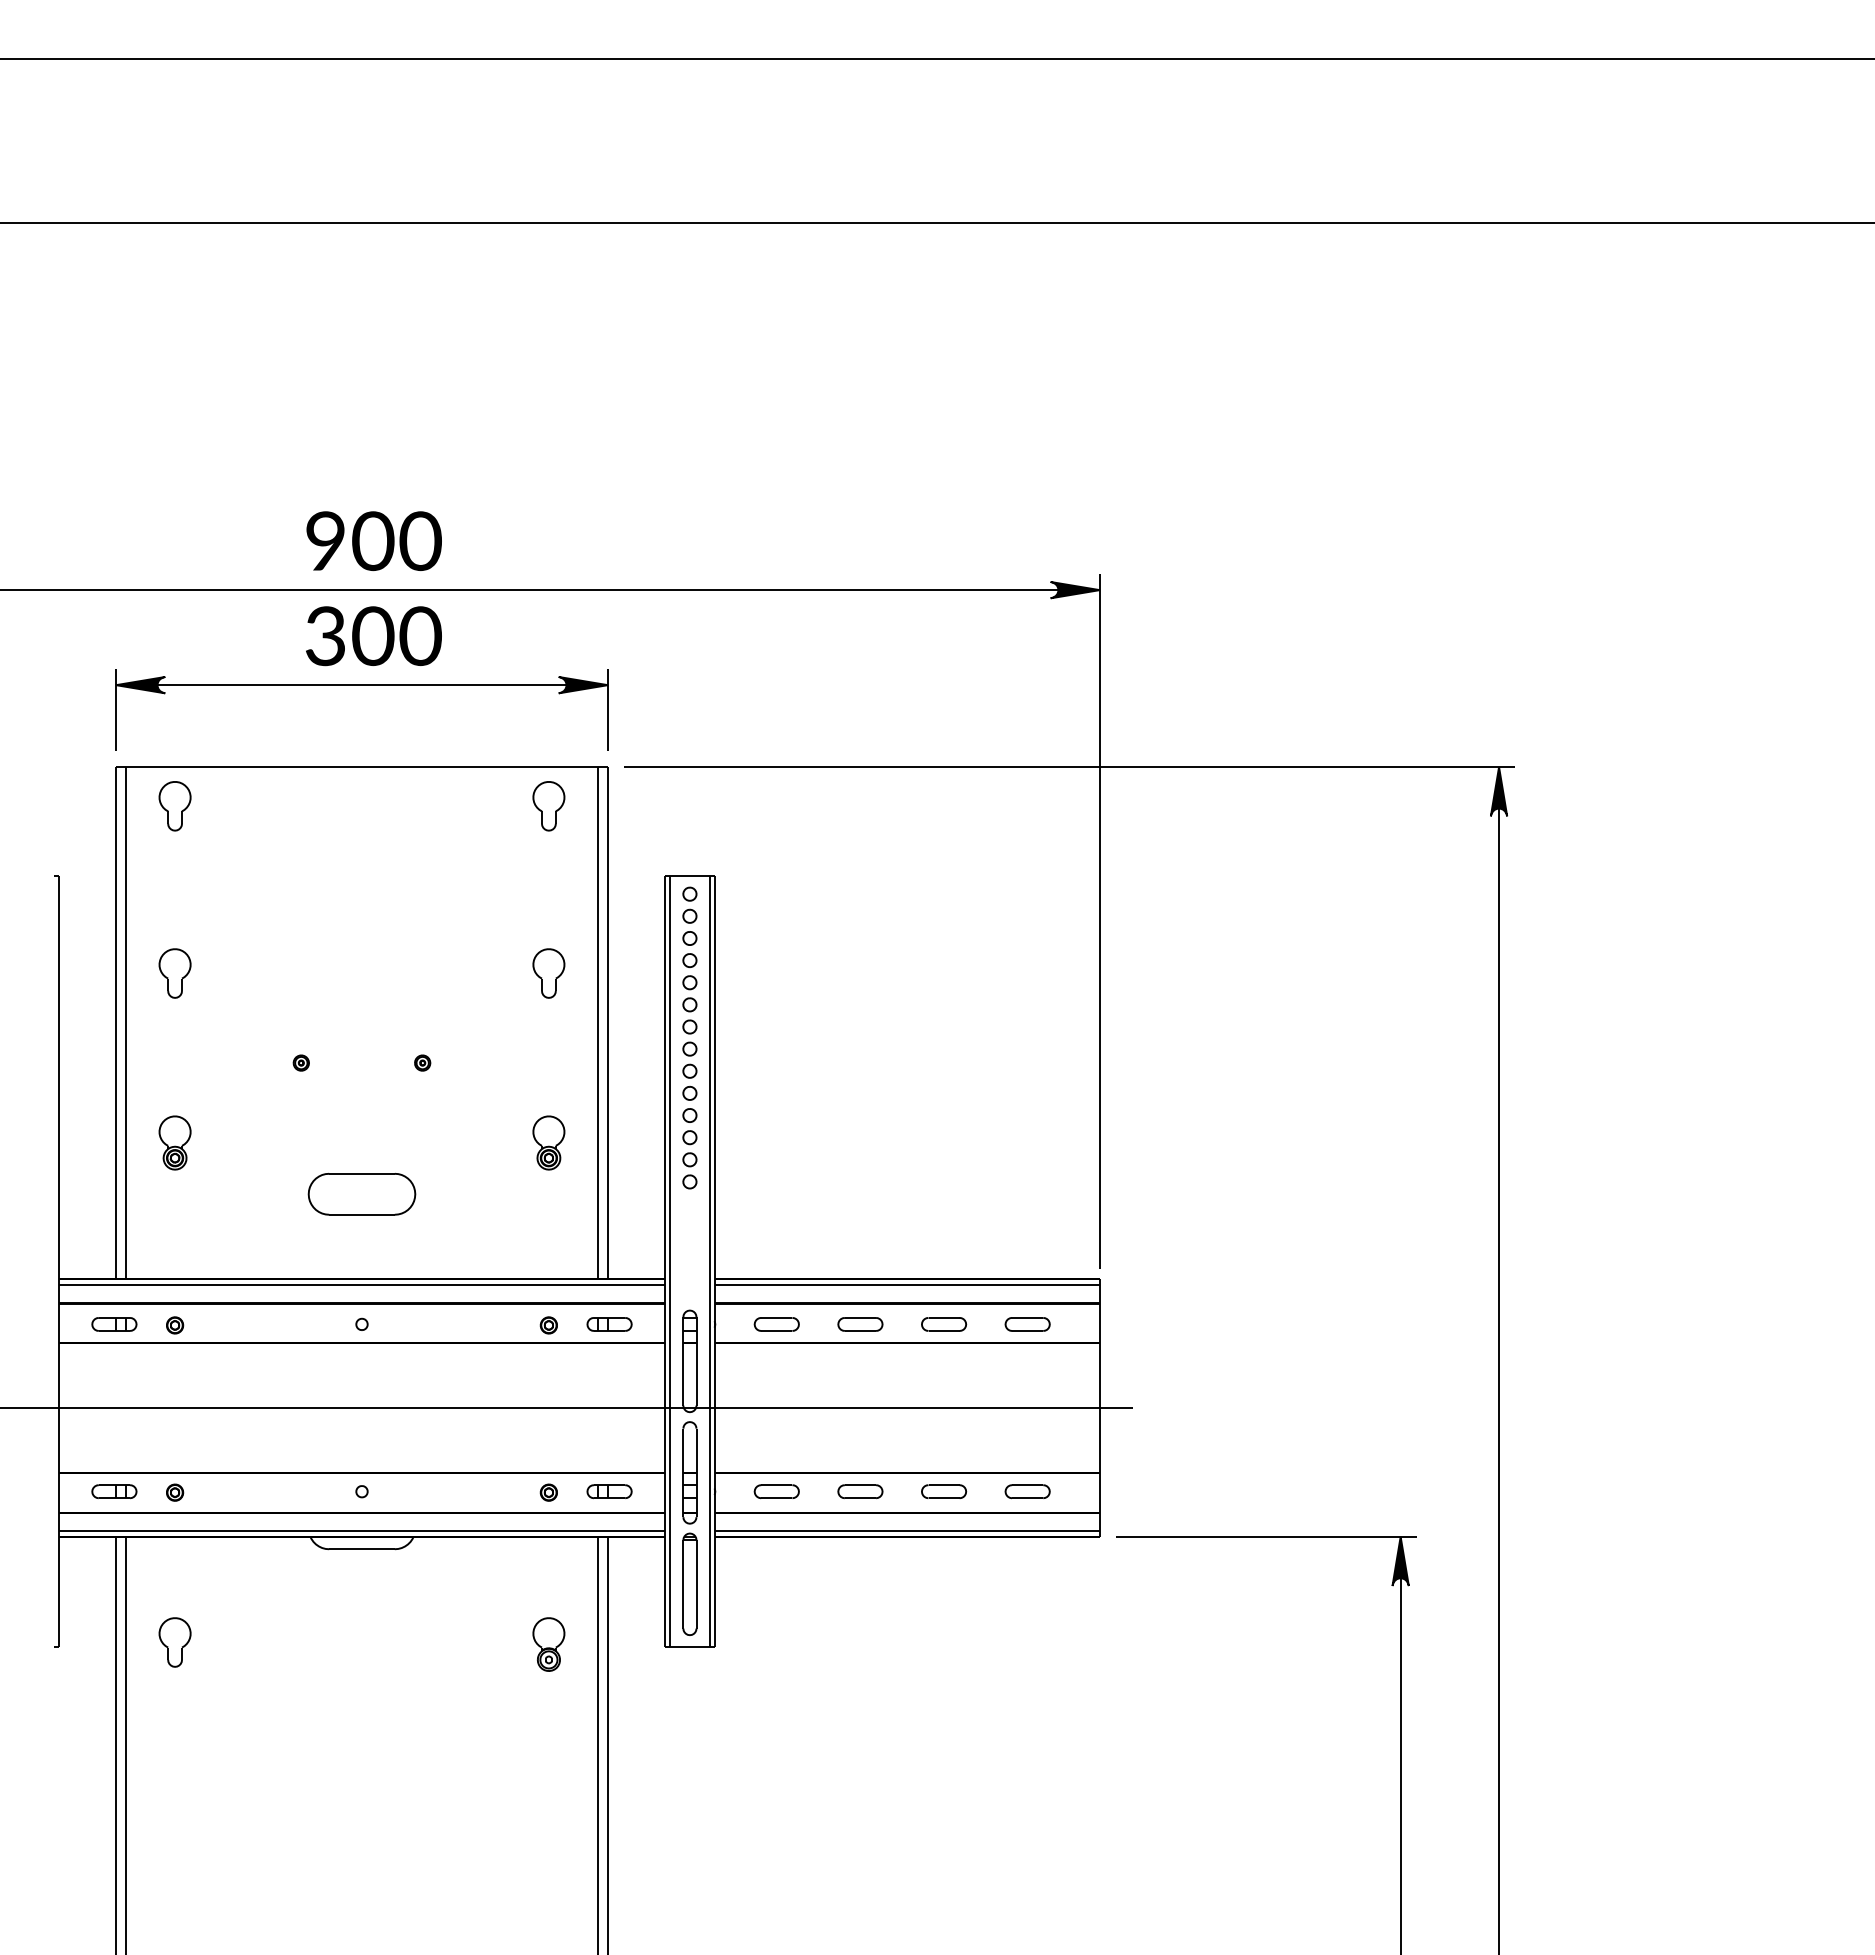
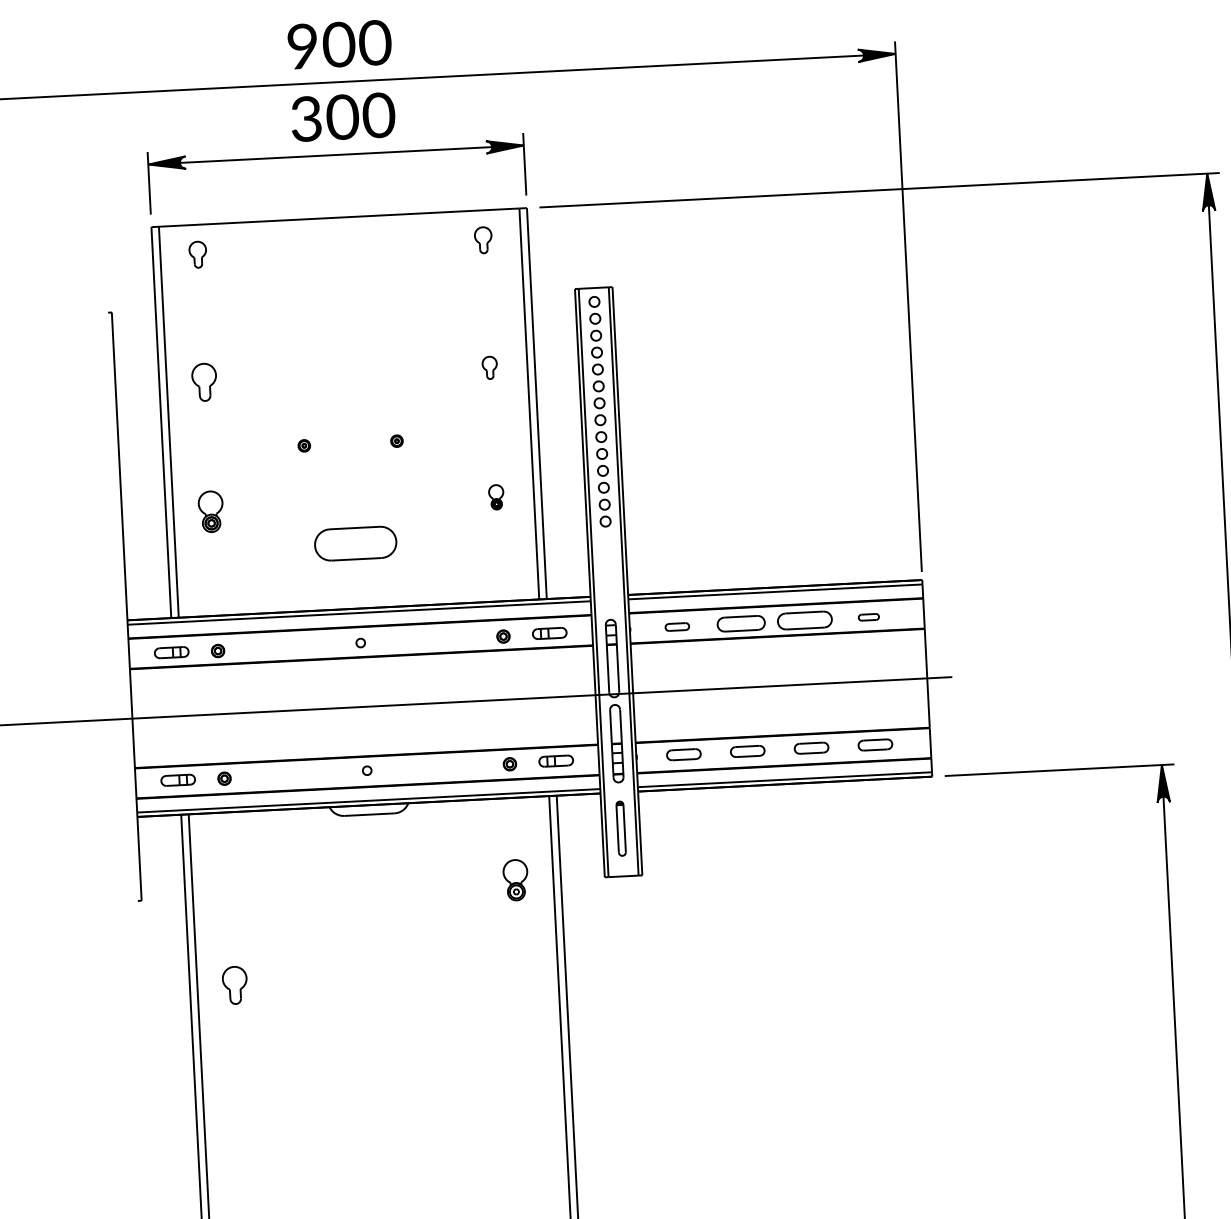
part: (174, 806) -> (197, 254), size x0.7
part: (548, 806) -> (483, 240), size x0.7
part: (548, 973) -> (489, 367), size x0.6
part: (548, 1142) -> (496, 496), size x0.6
part: (776, 1324) -> (677, 627), size x0.7
part: (860, 1324) -> (741, 623), size x1.4
part: (944, 1324) -> (805, 620), size x1.6
part: (1027, 1324) -> (868, 617), size x0.6
part: (689, 1583) -> (620, 828), size x0.7
part: (174, 1642) -> (234, 985), moved

